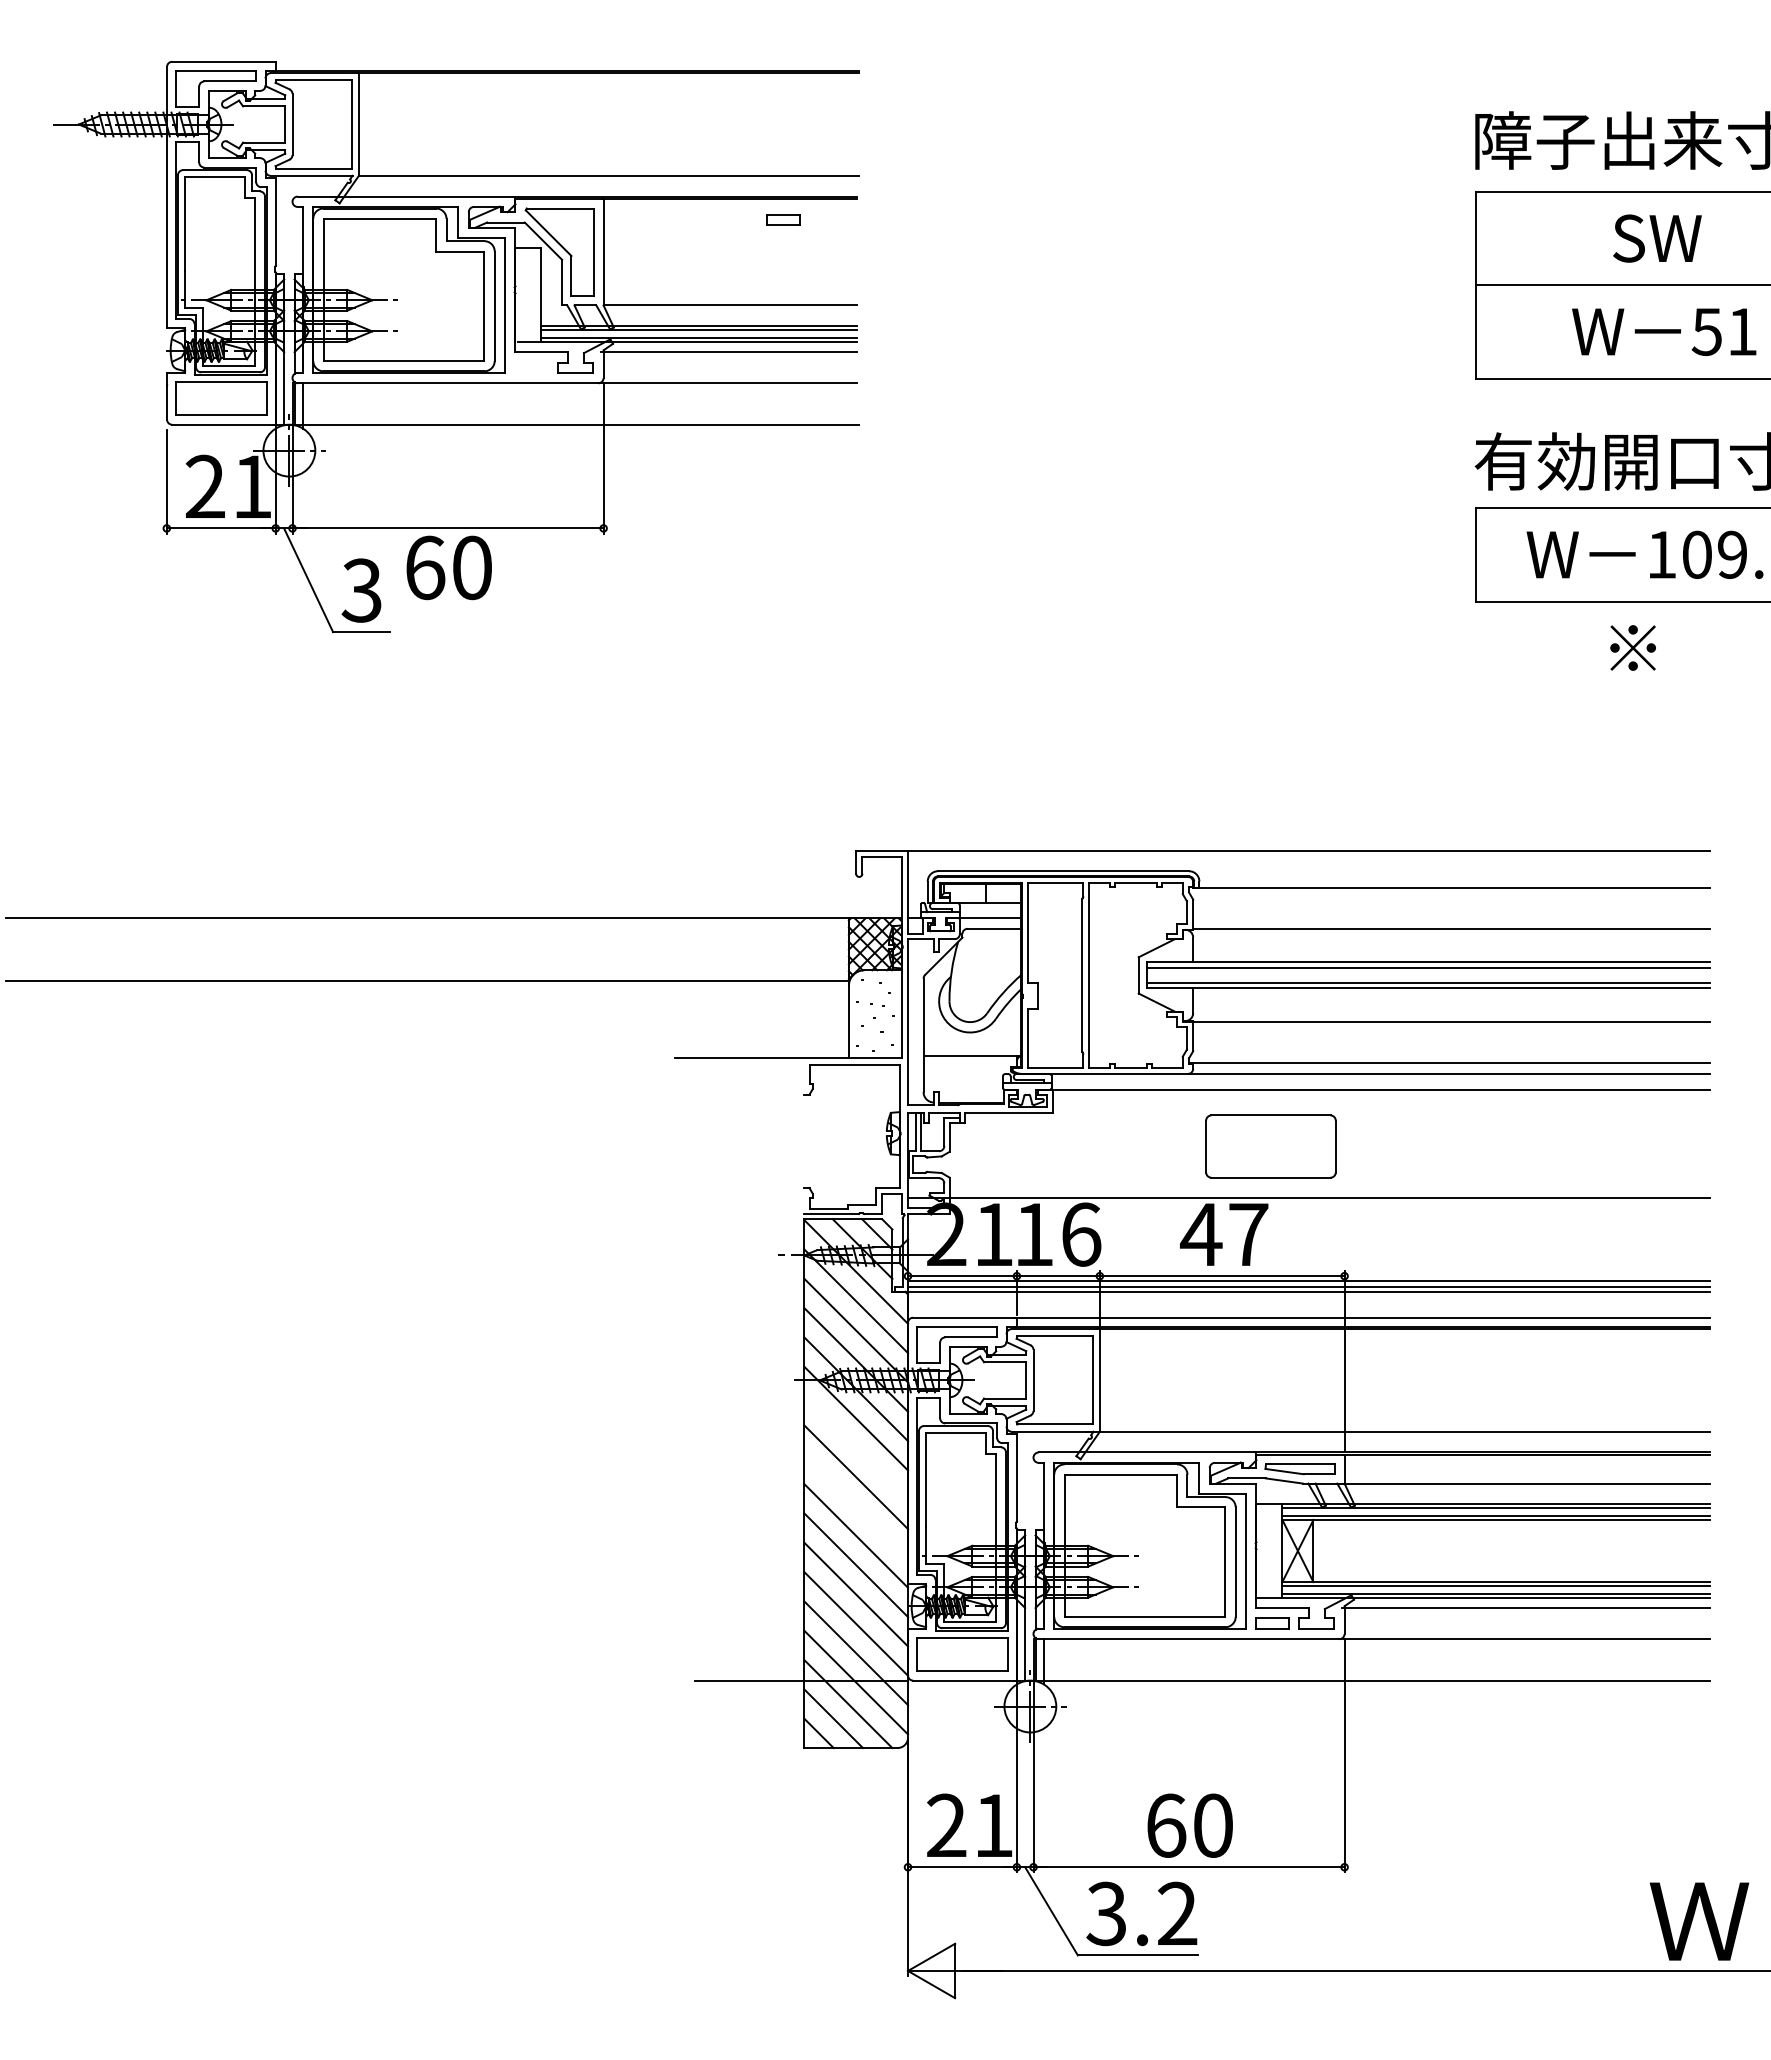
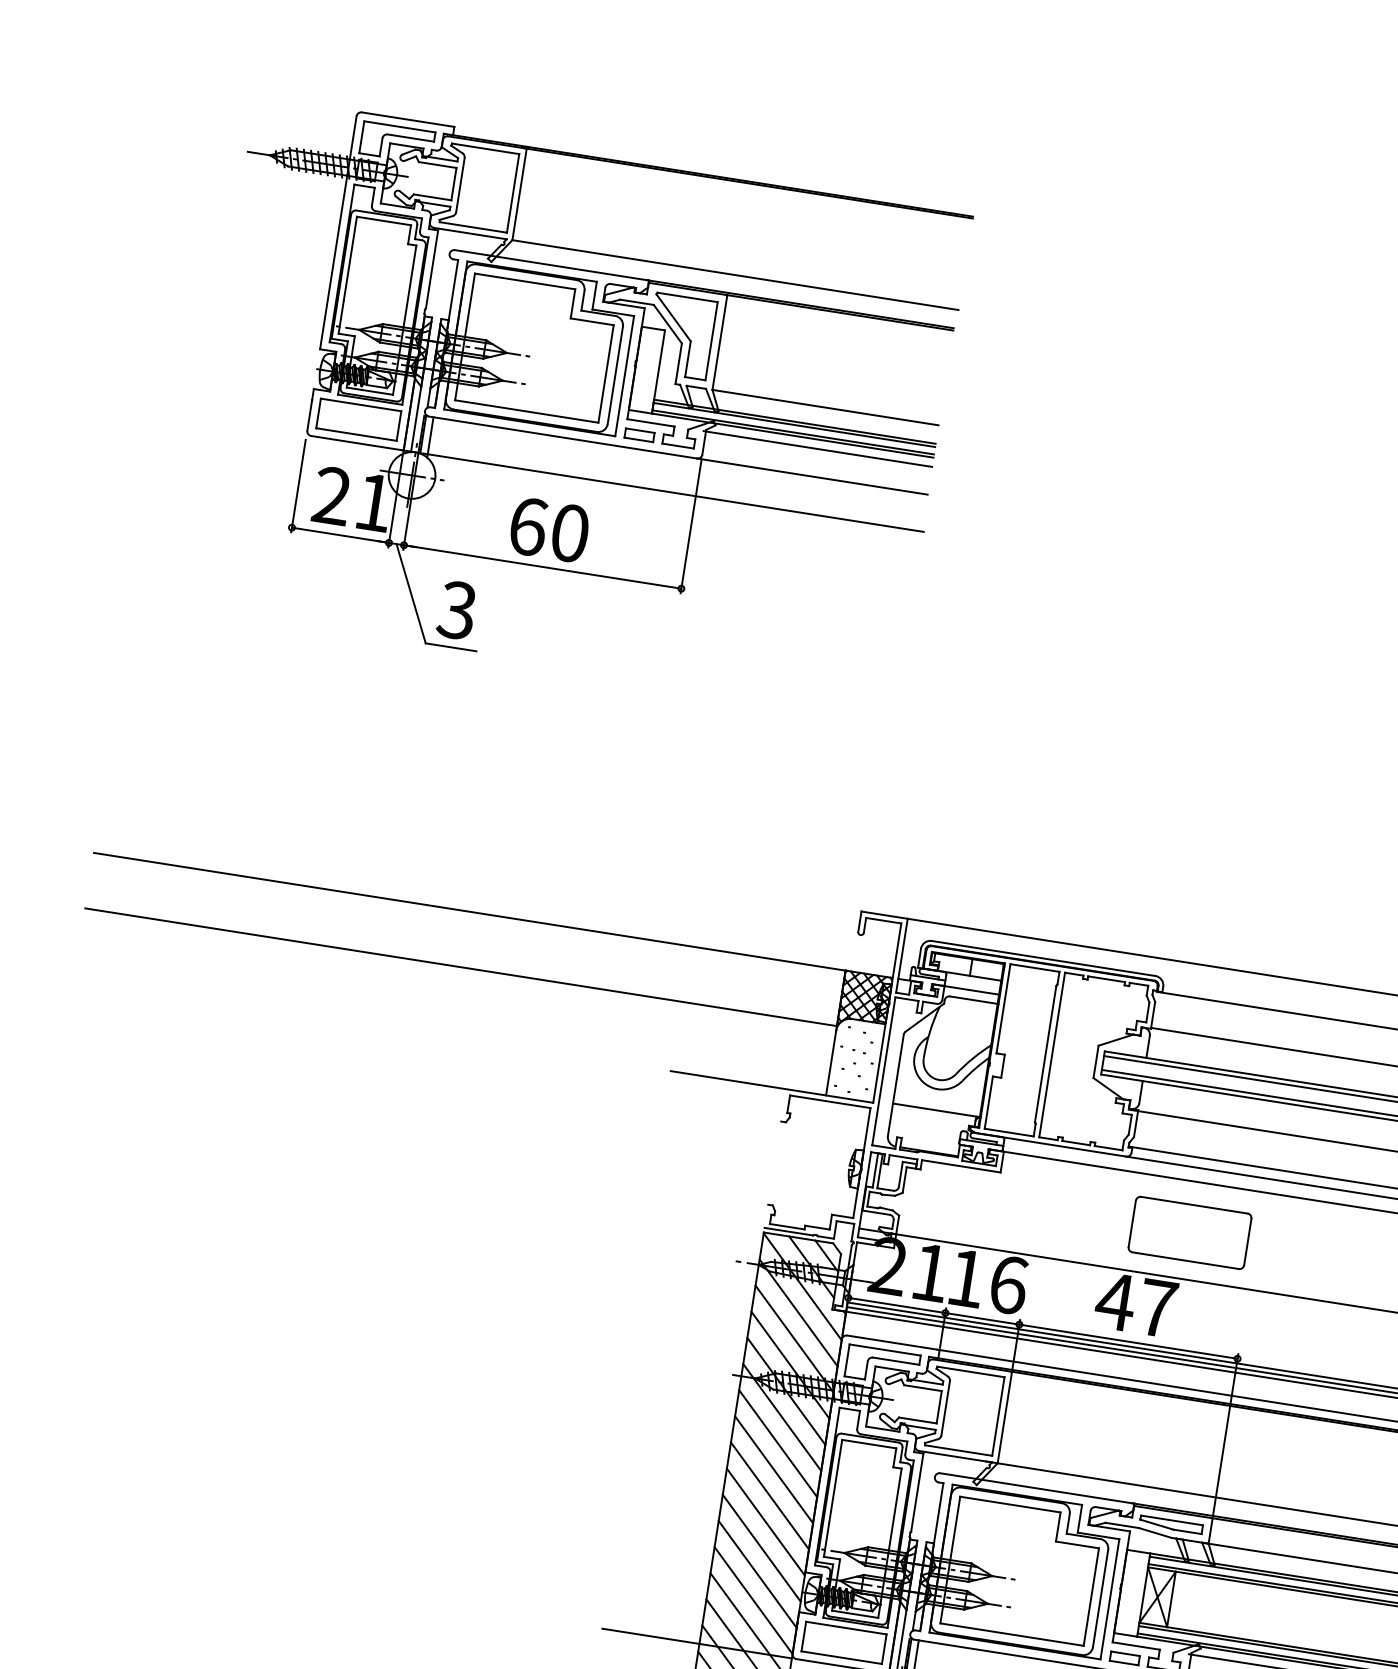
part: (783, 219) -> (639, 435), moved
text: (448, 567) -> (548, 529), moved
line: (856, 1447) -> (778, 1443), added
line: (856, 1506) -> (770, 1495), added

